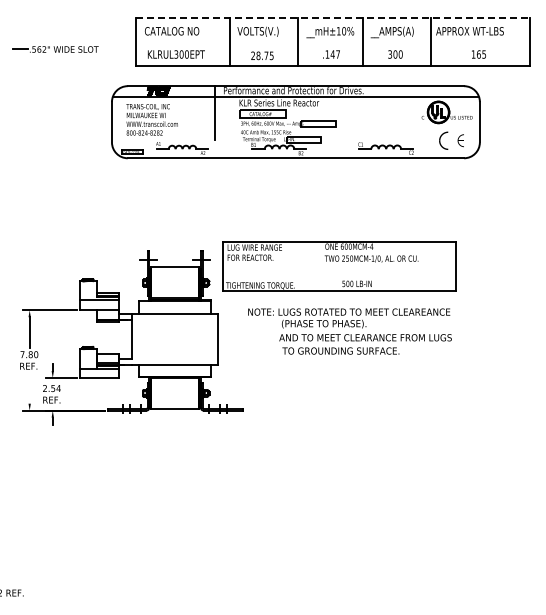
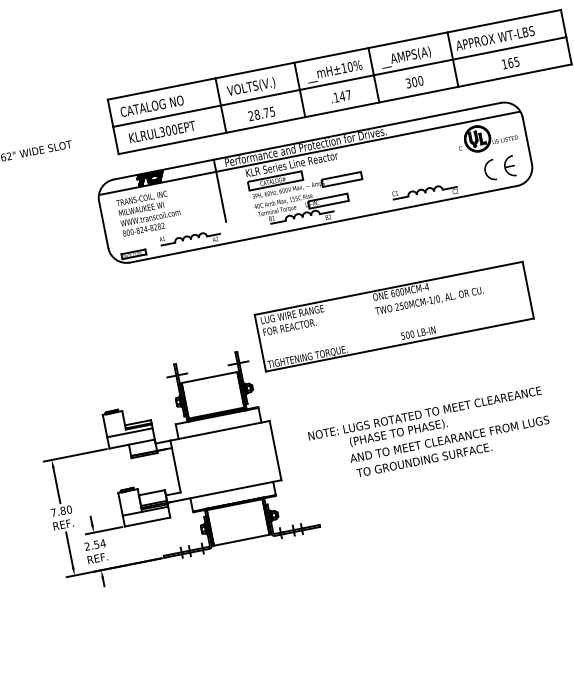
line: (332, 18) -> (333, 54), dashed -> solid
line: (332, 42) -> (339, 82), added
part: (460, 140) -> (509, 166), size x1.43
part: (339, 266) -> (394, 317), moved
text: (349, 331) -> (429, 435), moved
line: (29, 388) -> (69, 550), added

